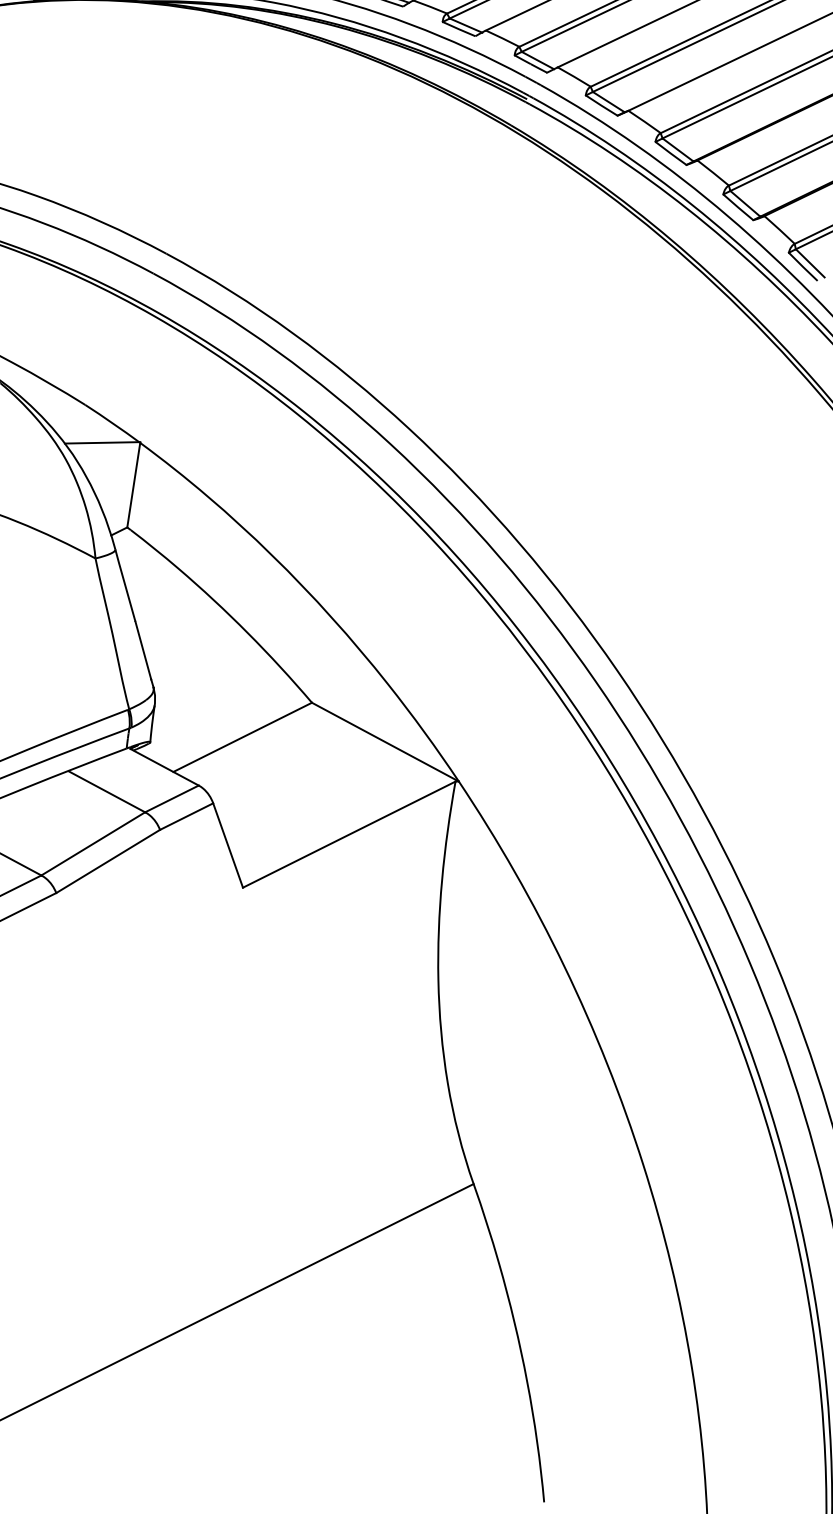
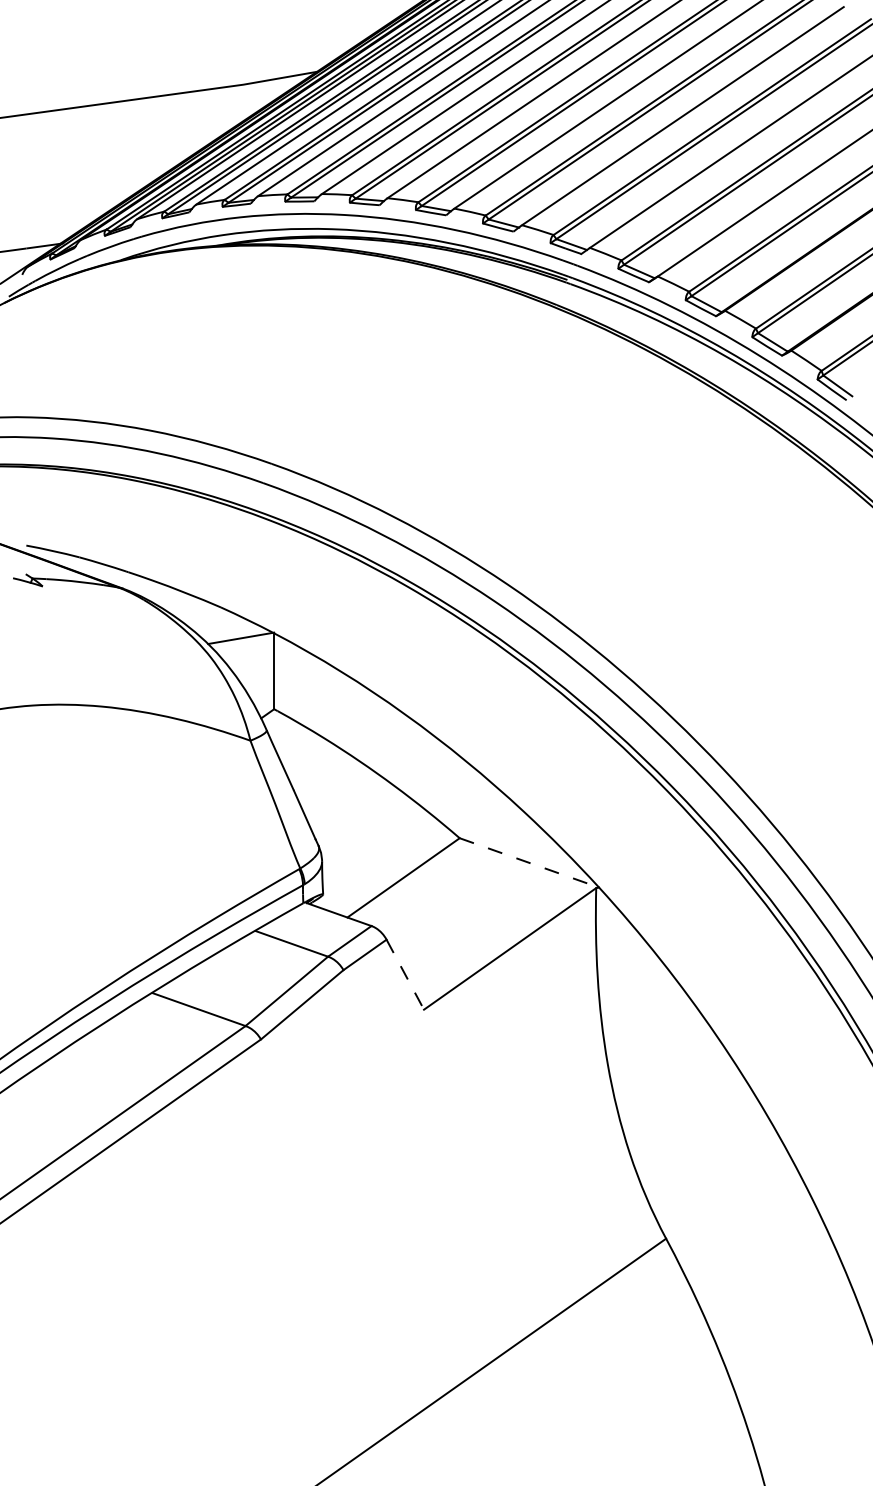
line: (385, 741) -> (529, 862), solid -> dashed
line: (228, 845) -> (405, 974), solid -> dashed

